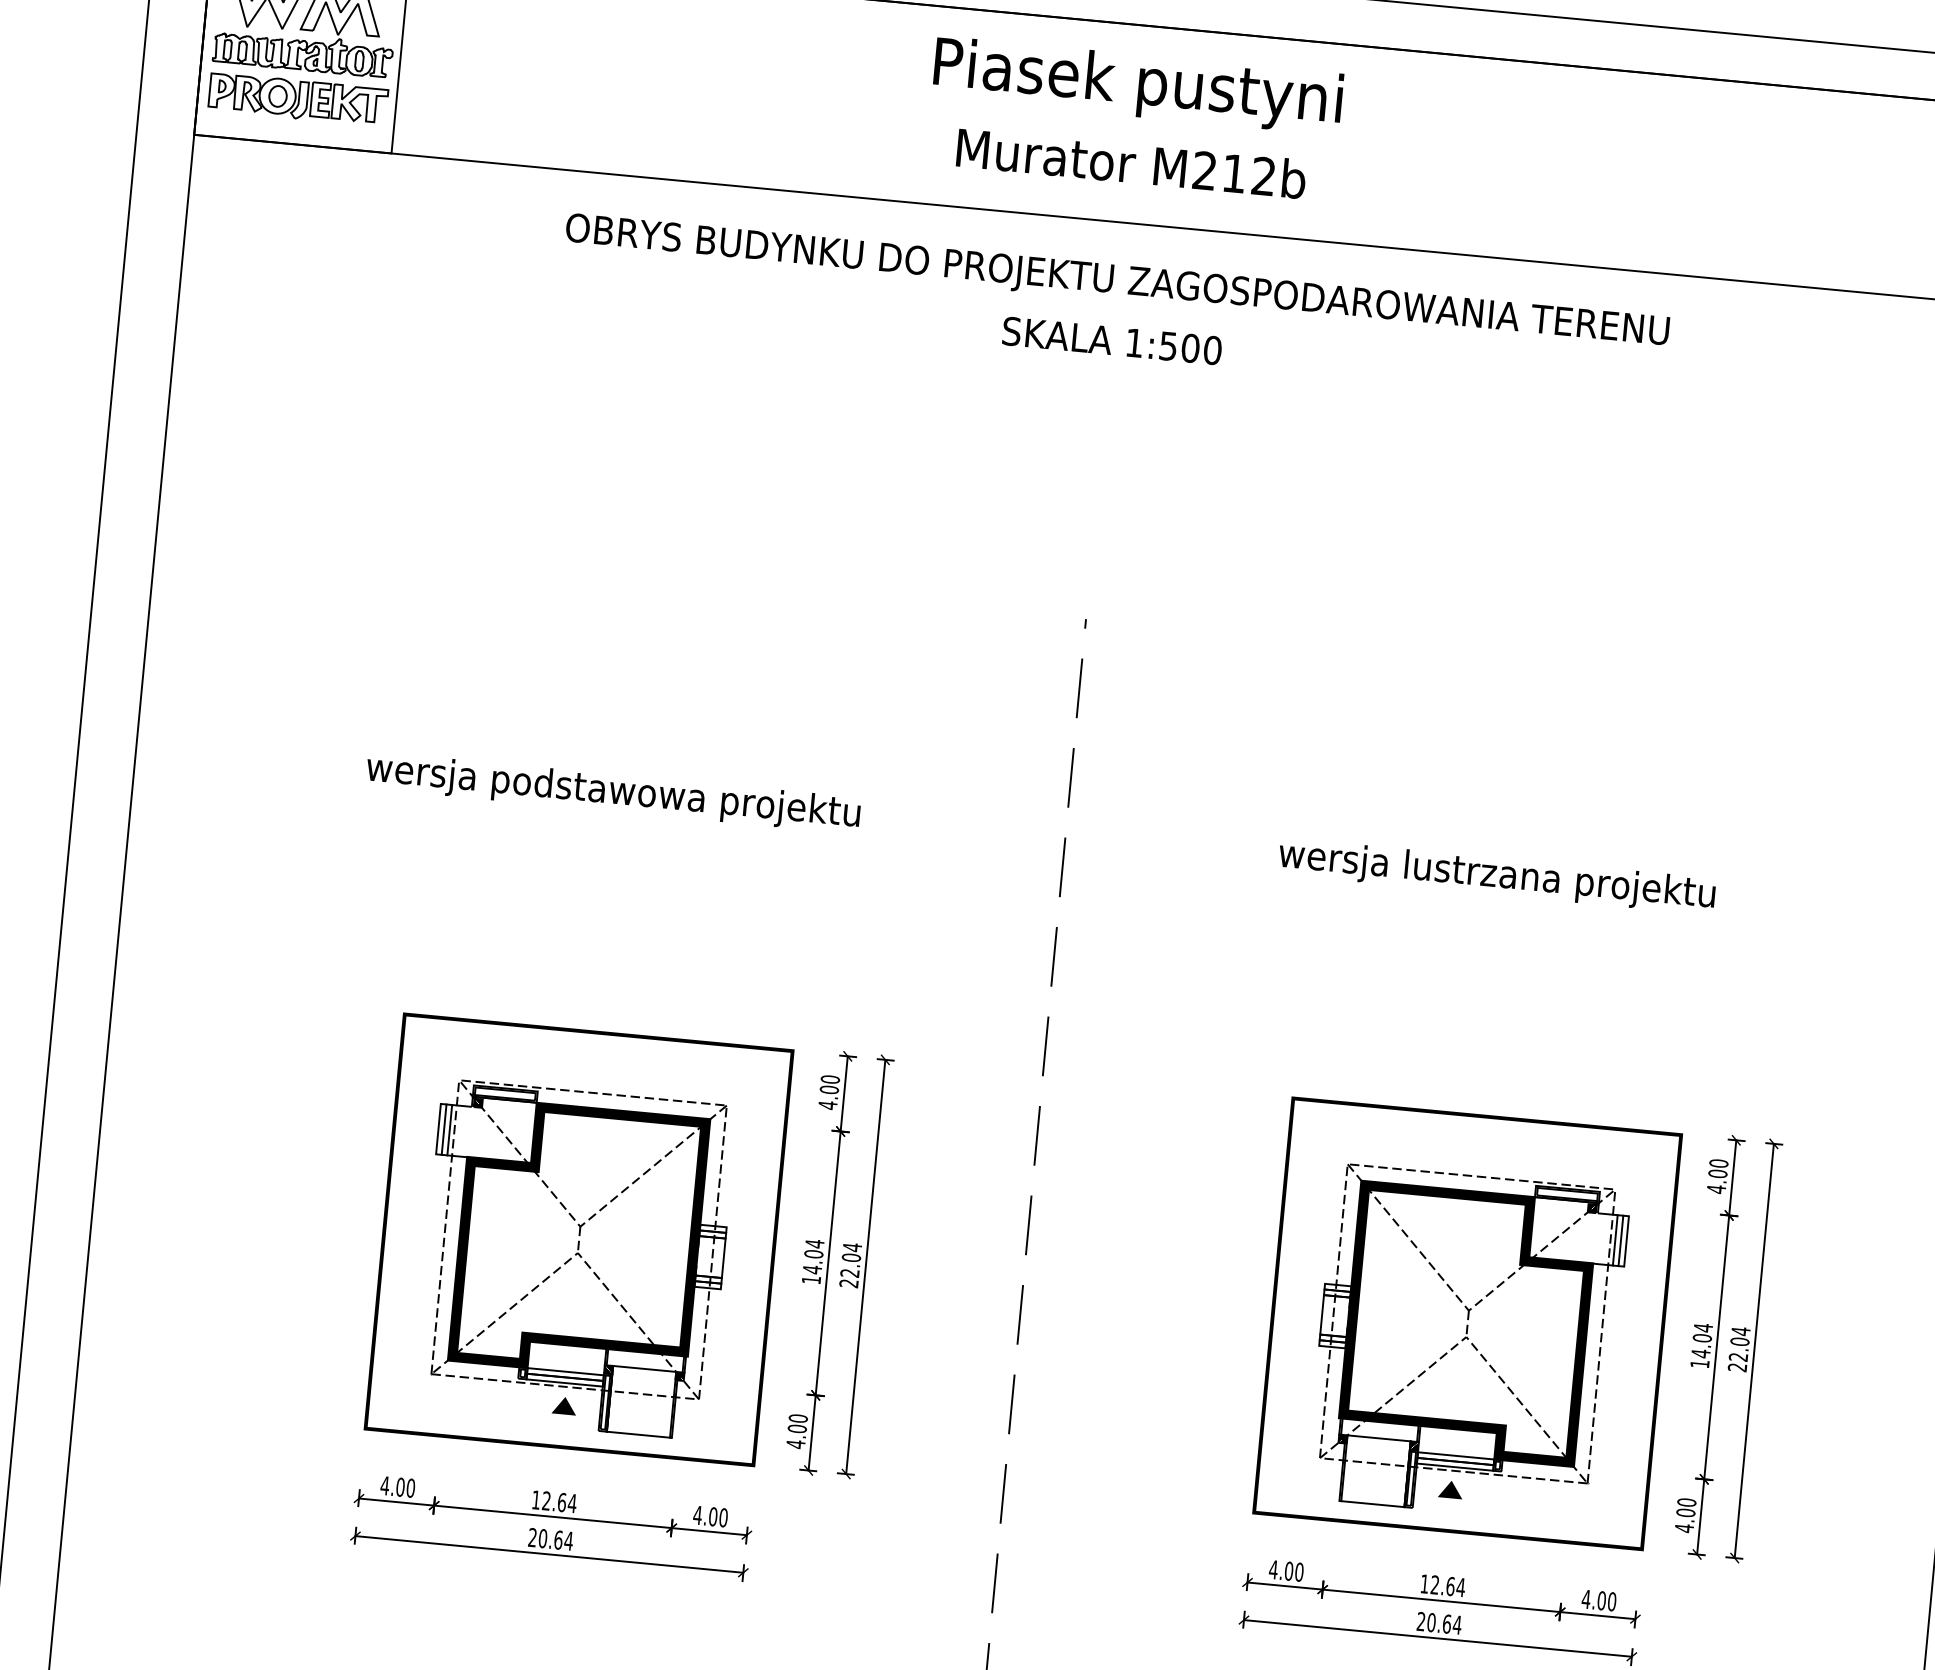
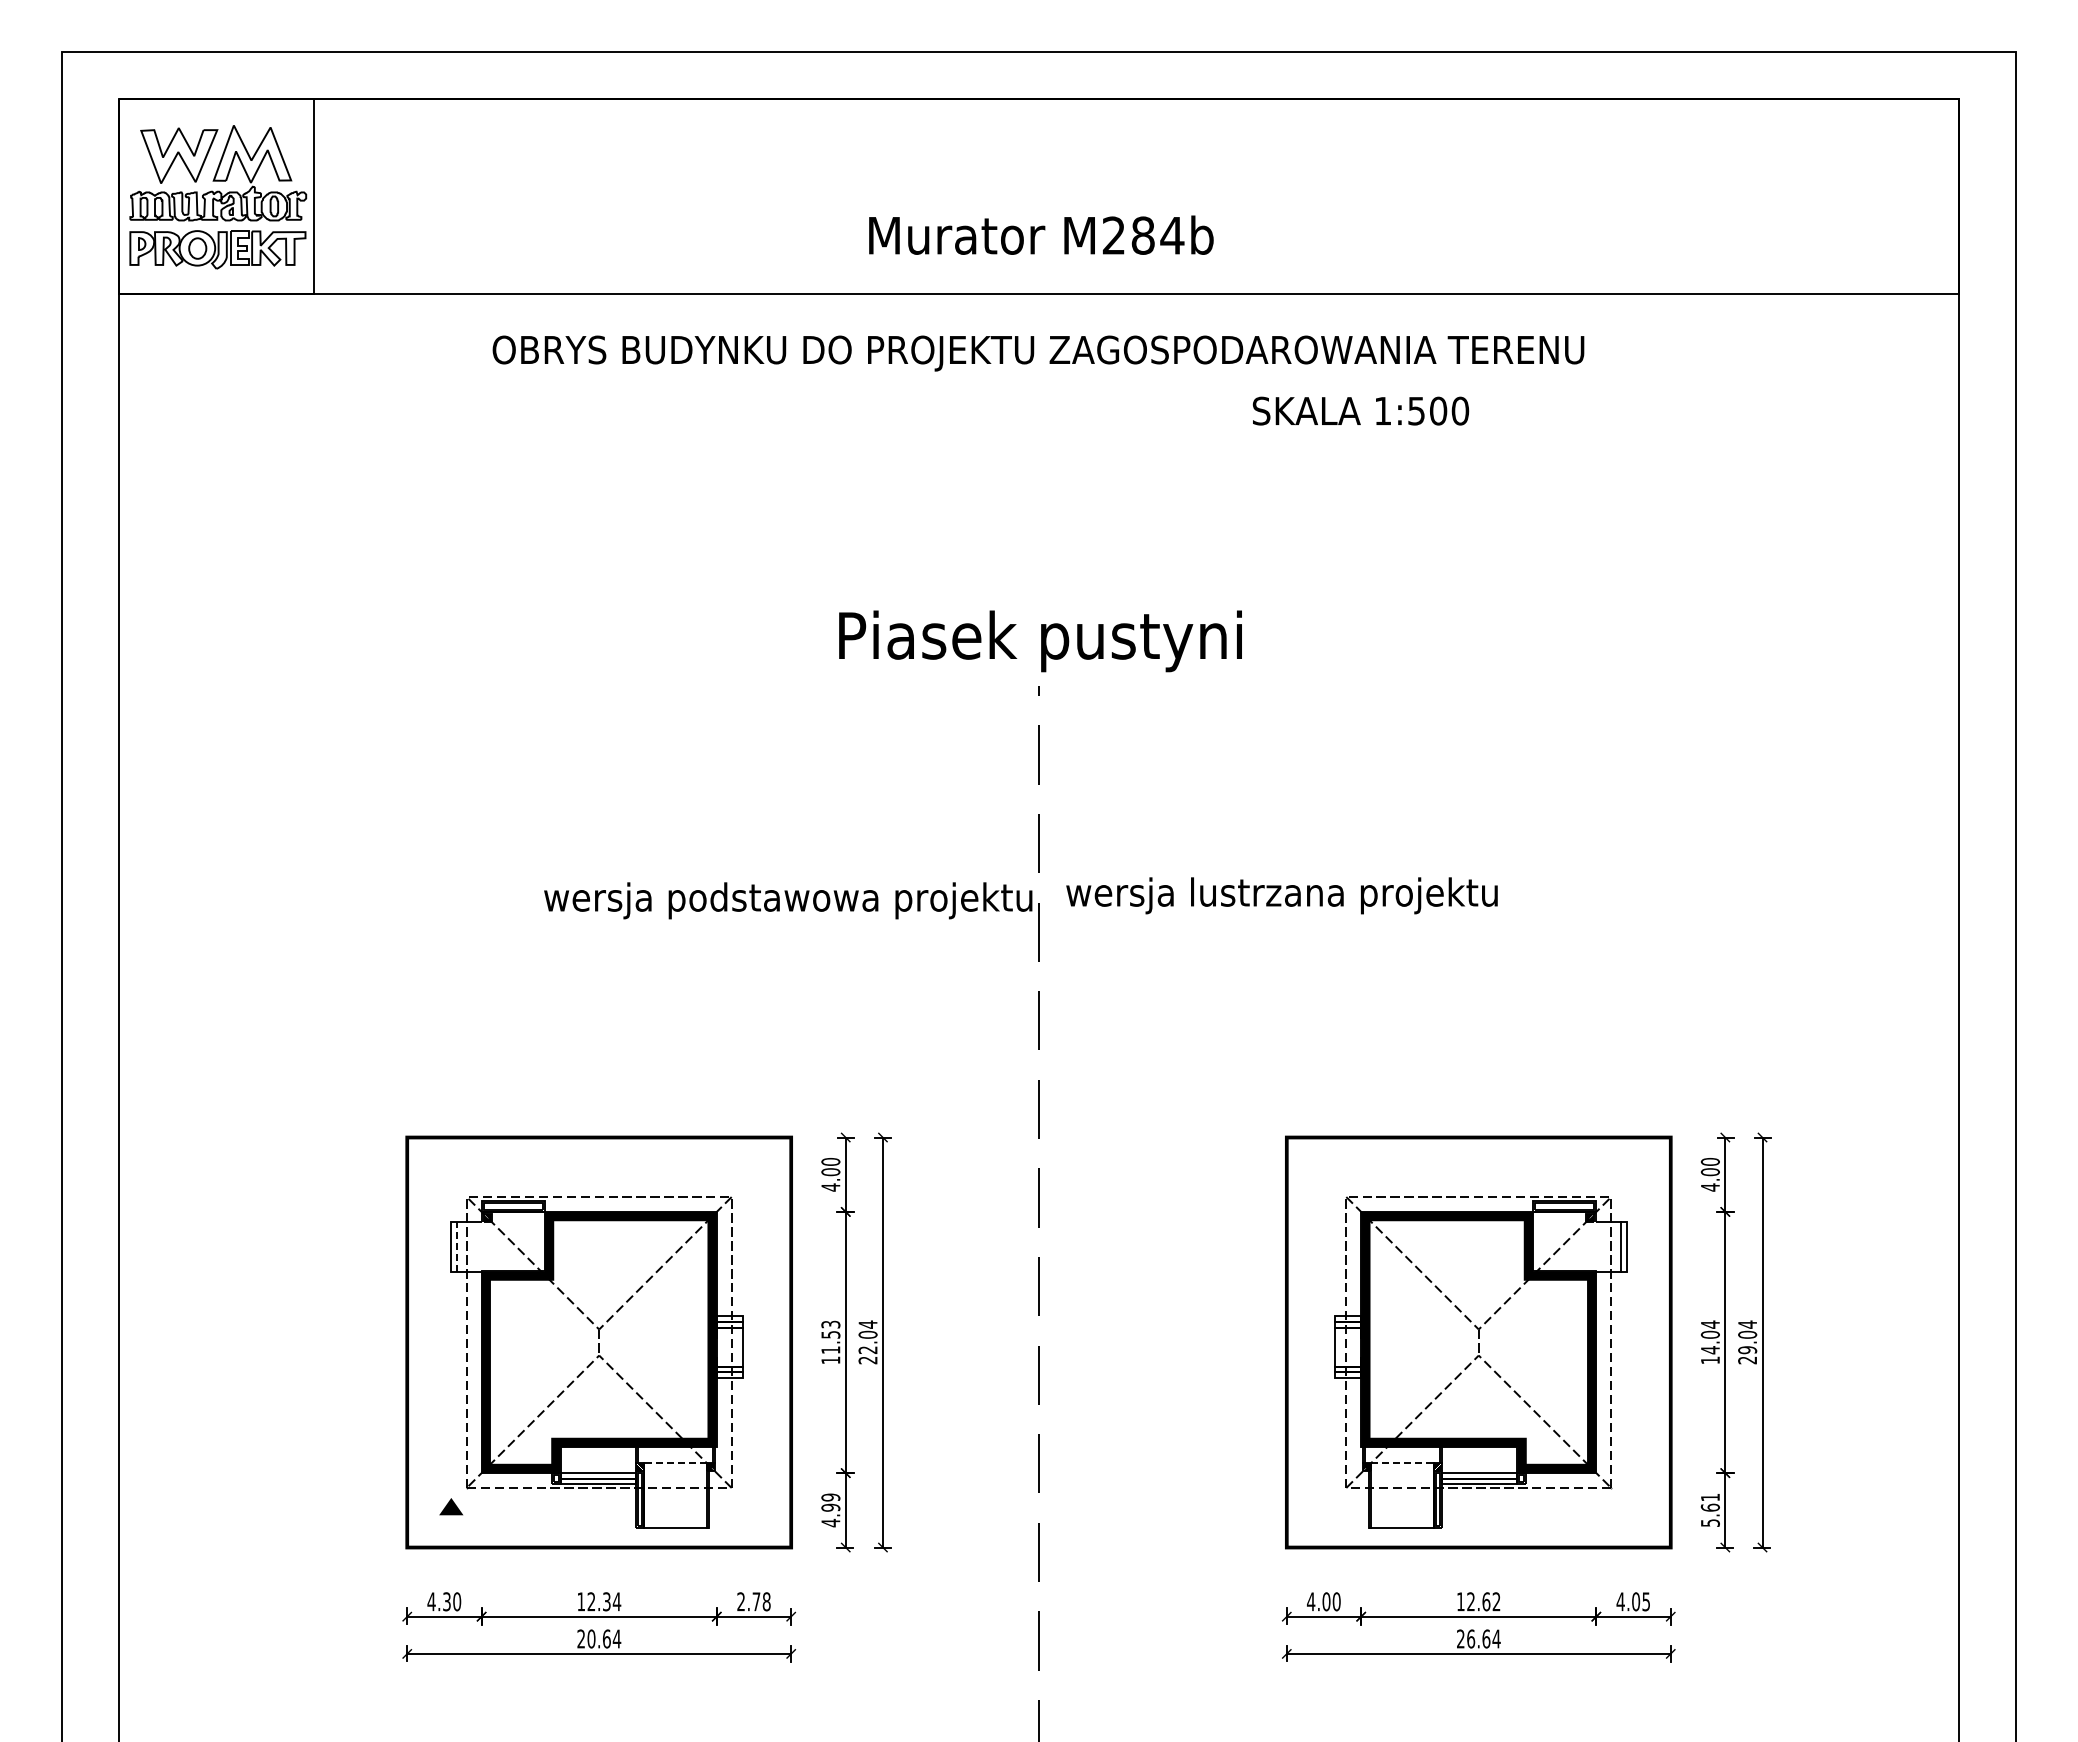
text: (1137, 85) -> (1040, 641), moved
text: (1248, 174) -> (1157, 235), M212b -> M284b
text: (1111, 340) -> (1360, 410), moved
text: (613, 792) -> (788, 900), moved
text: (1496, 876) -> (1281, 895), moved
line: (444, 1129) -> (456, 1246), solid -> dashed
line: (450, 1129) -> (462, 1246), removed
line: (1614, 1239) -> (1615, 1246), removed
text: (813, 1256) -> (830, 1337), 14.04 -> 11.53
text: (1738, 1357) -> (1747, 1350), 22.04 -> 29.04
line: (643, 1369) -> (674, 1463), solid -> dashed
part: (564, 1405) -> (451, 1506), moved
text: (797, 1423) -> (830, 1502), 4.00 -> 4.99
line: (1379, 1438) -> (1402, 1463), solid -> dashed
text: (400, 1486) -> (446, 1601), 4.00 -> 4.30
fill: (1450, 1489) -> (1477, 1506), removed
text: (561, 1502) -> (606, 1601), 12.64 -> 12.34
text: (1684, 1515) -> (1709, 1510), 4.00 -> 5.61
text: (710, 1516) -> (753, 1601), 4.00 -> 2.78
text: (1460, 1587) -> (1496, 1601), 12.64 -> 12.62
text: (1612, 1601) -> (1646, 1601), 4.00 -> 4.05
text: (1432, 1622) -> (1471, 1638), 20.64 -> 26.64

